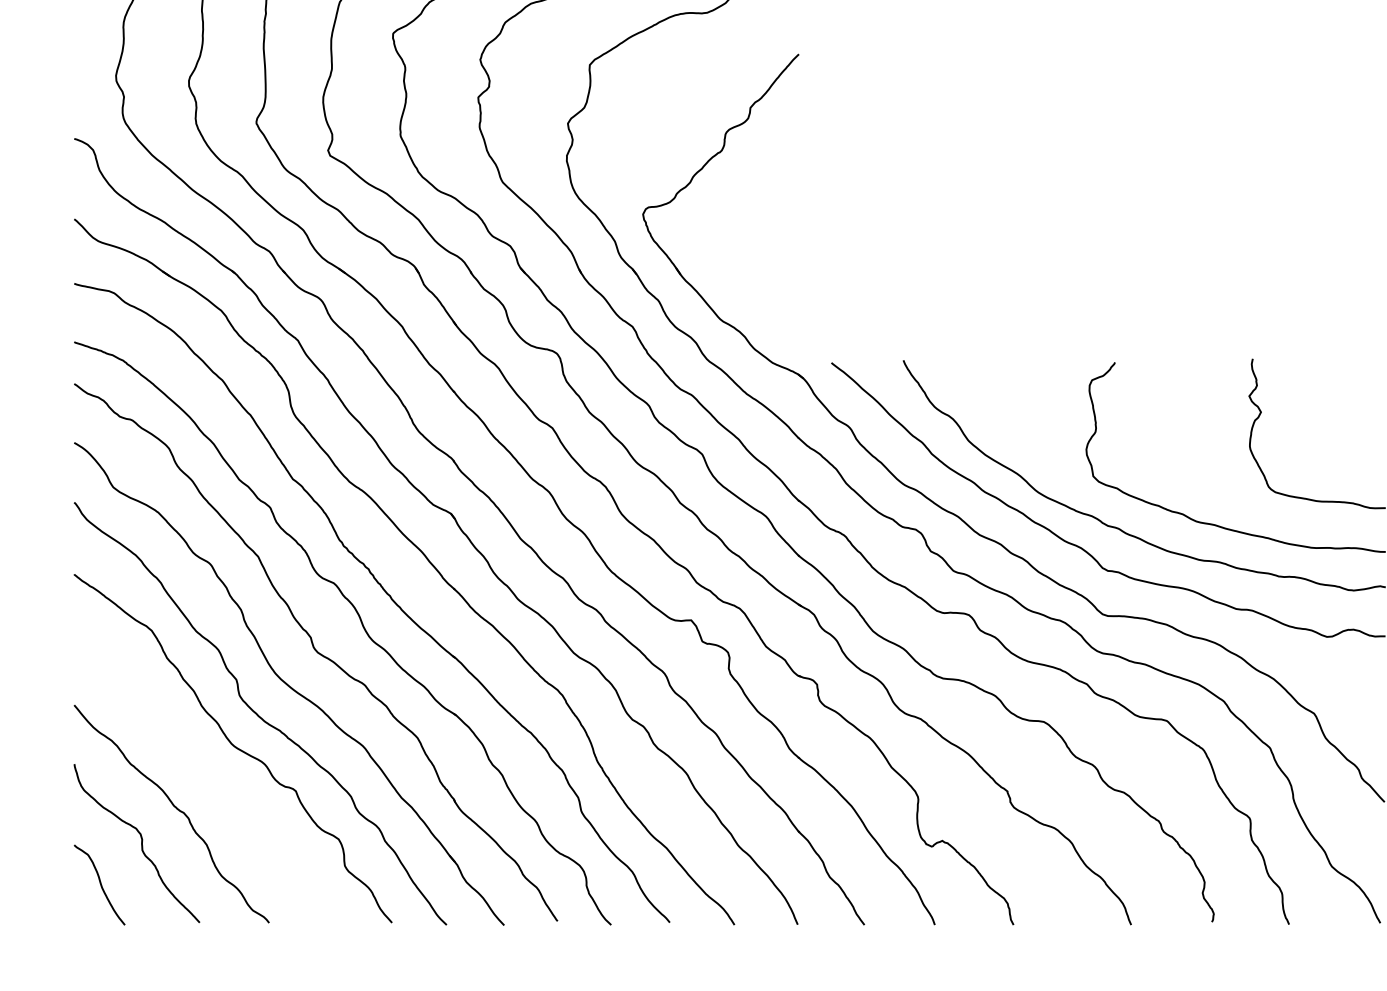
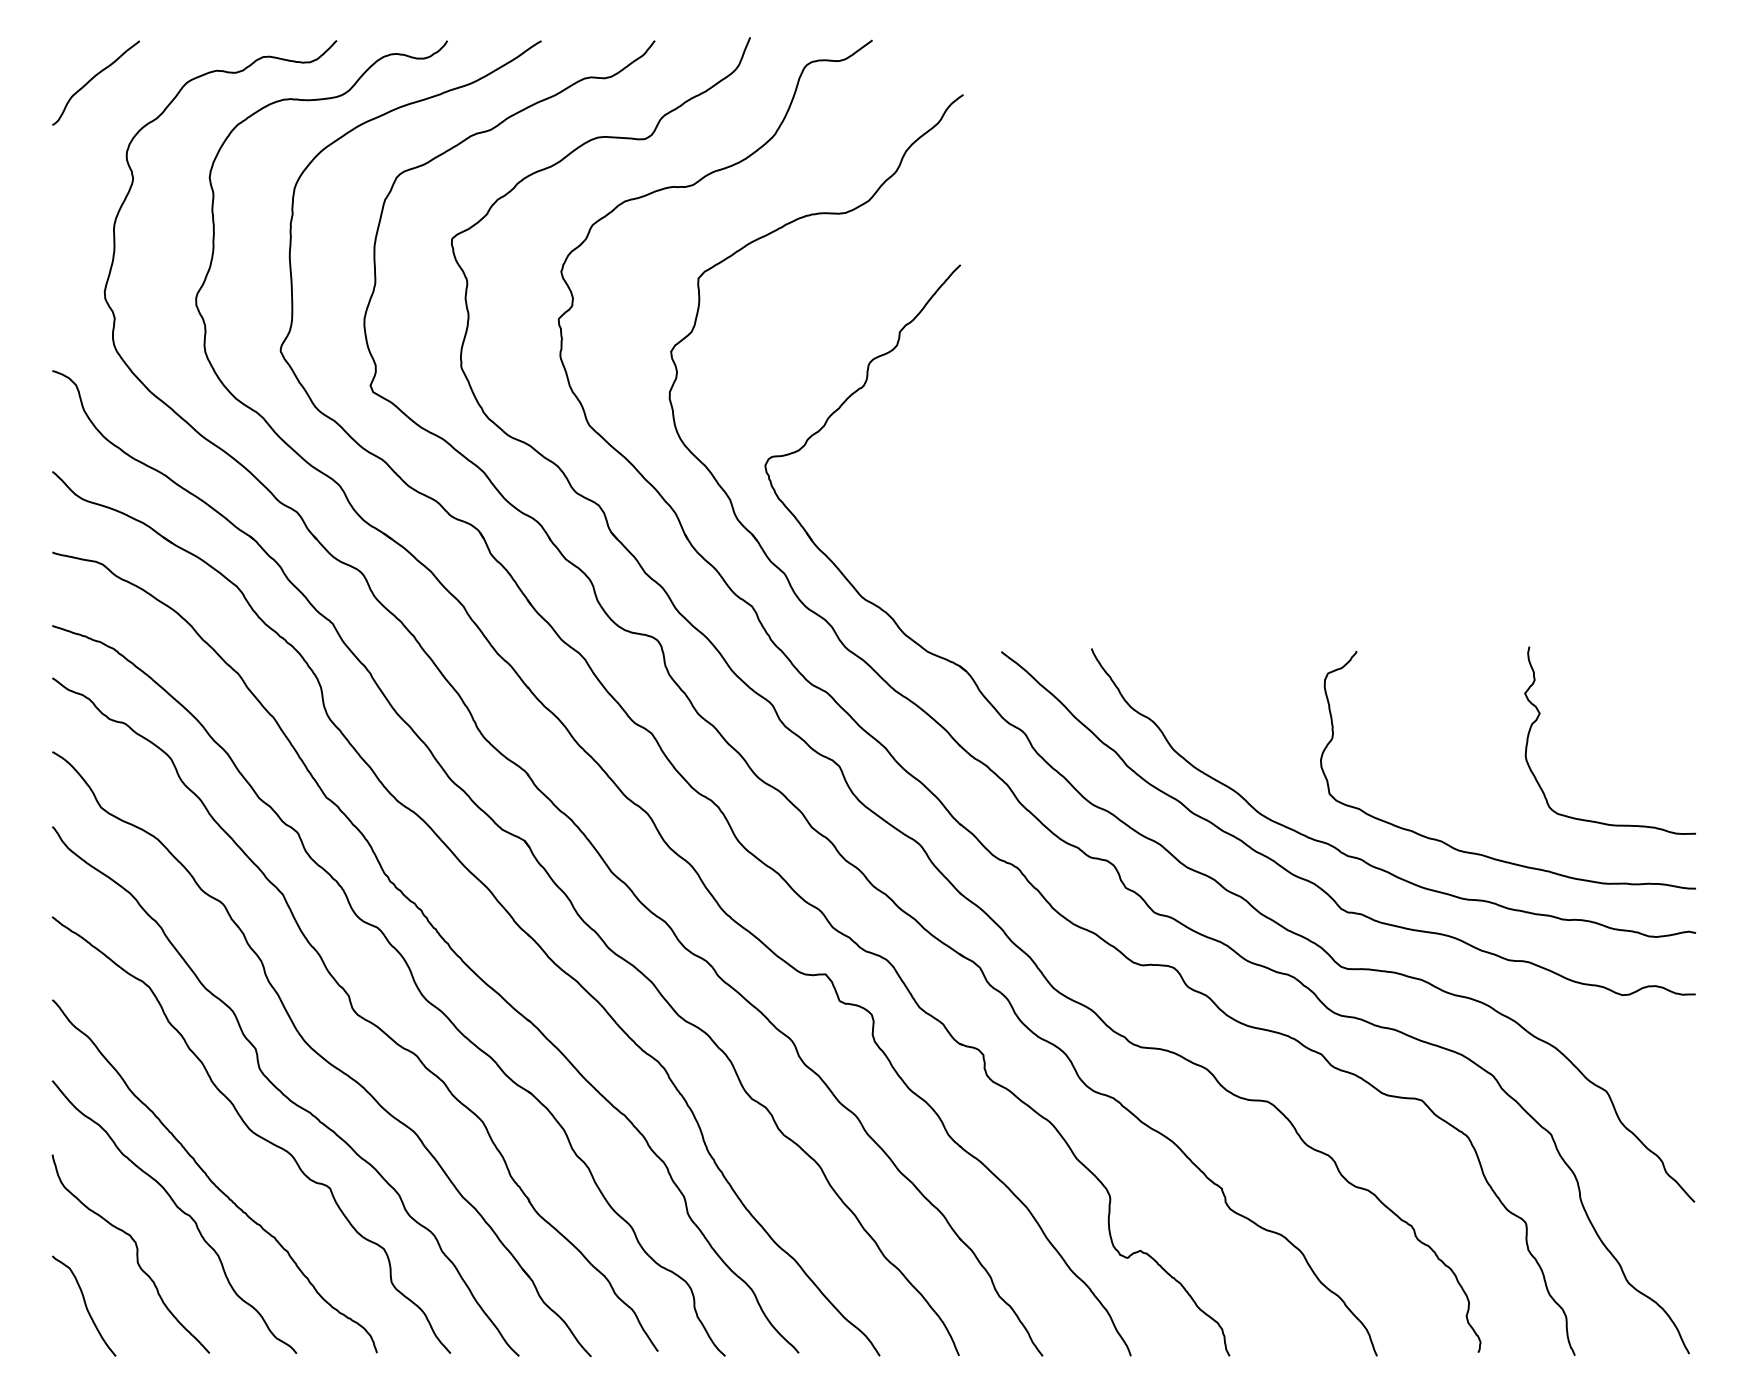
curve: (201, 783) -> (211, 1179), added

